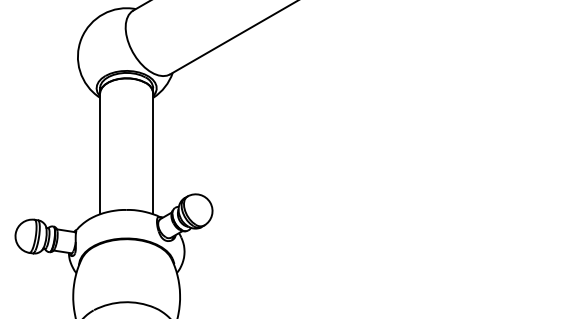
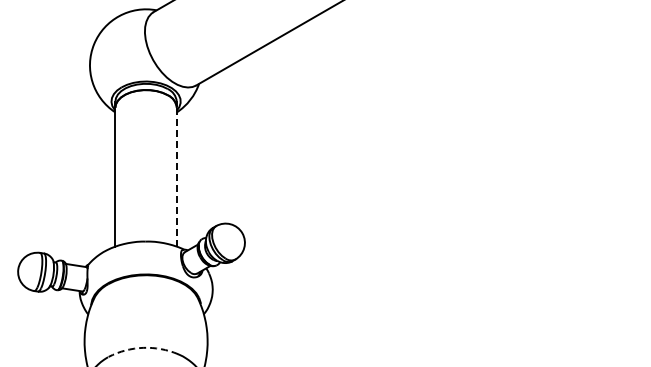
line: (153, 153) -> (176, 176), solid -> dashed
arc: (124, 301) -> (143, 347), solid -> dashed

